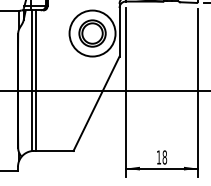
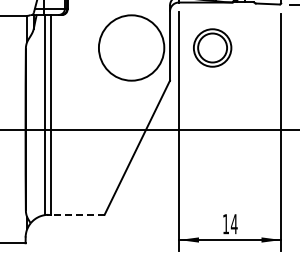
part: (92, 33) -> (212, 47), moved
line: (54, 150) -> (77, 214), solid -> dashed
text: (164, 157) -> (233, 224), 18 -> 14

